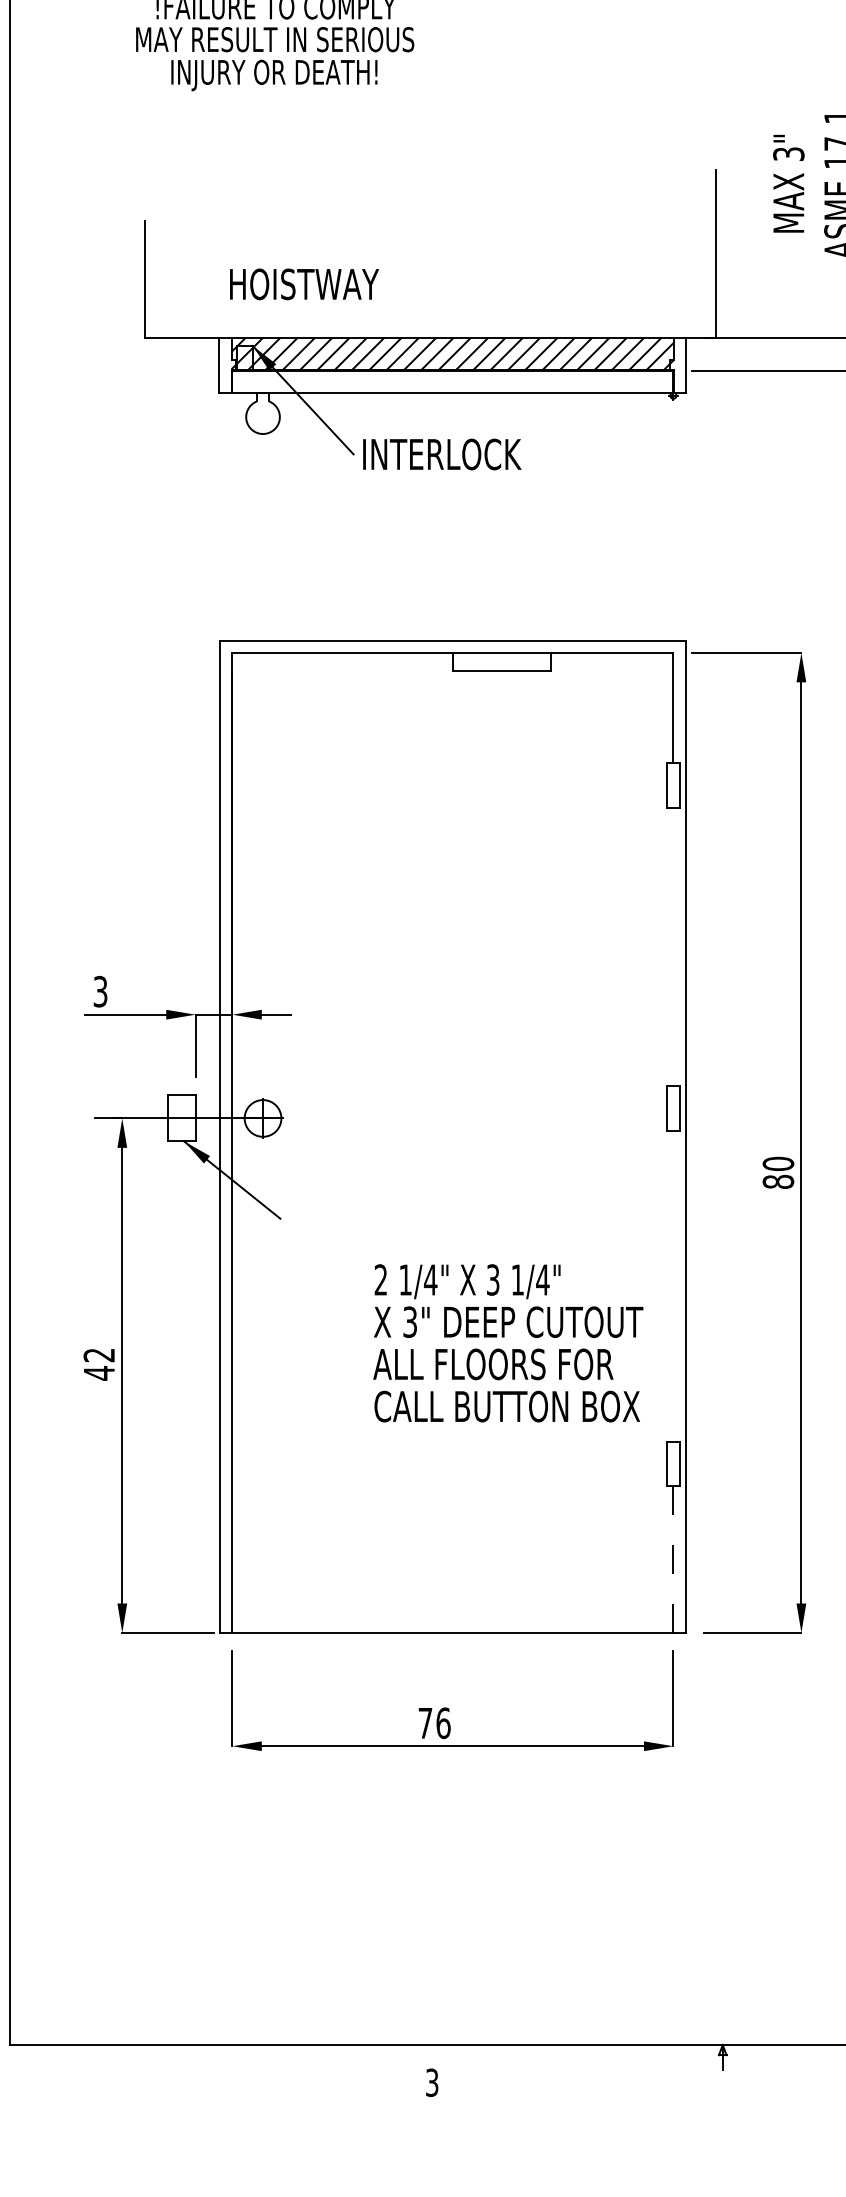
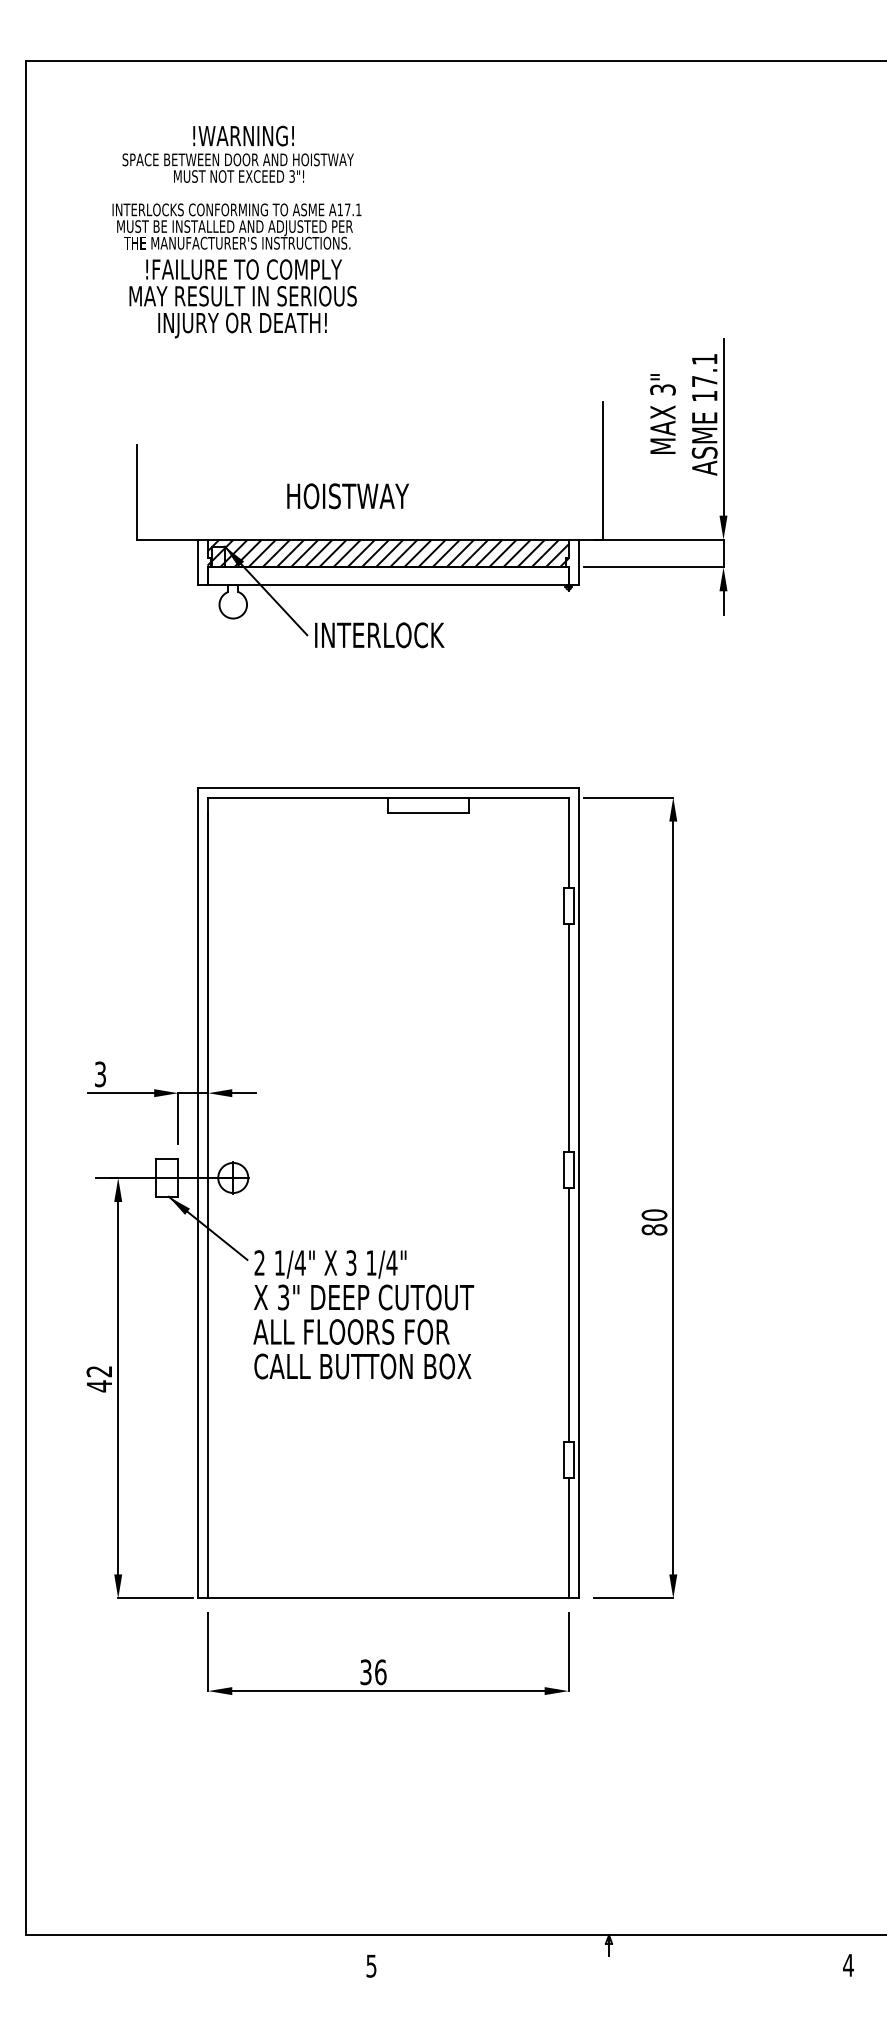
text: (303, 284) -> (347, 496), moved
line: (673, 946) -> (568, 1037), added
line: (673, 1285) -> (568, 1314), added
text: (508, 1342) -> (363, 1314), moved
line: (673, 1559) -> (568, 1538), dashed -> solid
text: (424, 1723) -> (365, 1672), 76 -> 36
text: (432, 2081) -> (371, 1965), 3 -> 5

